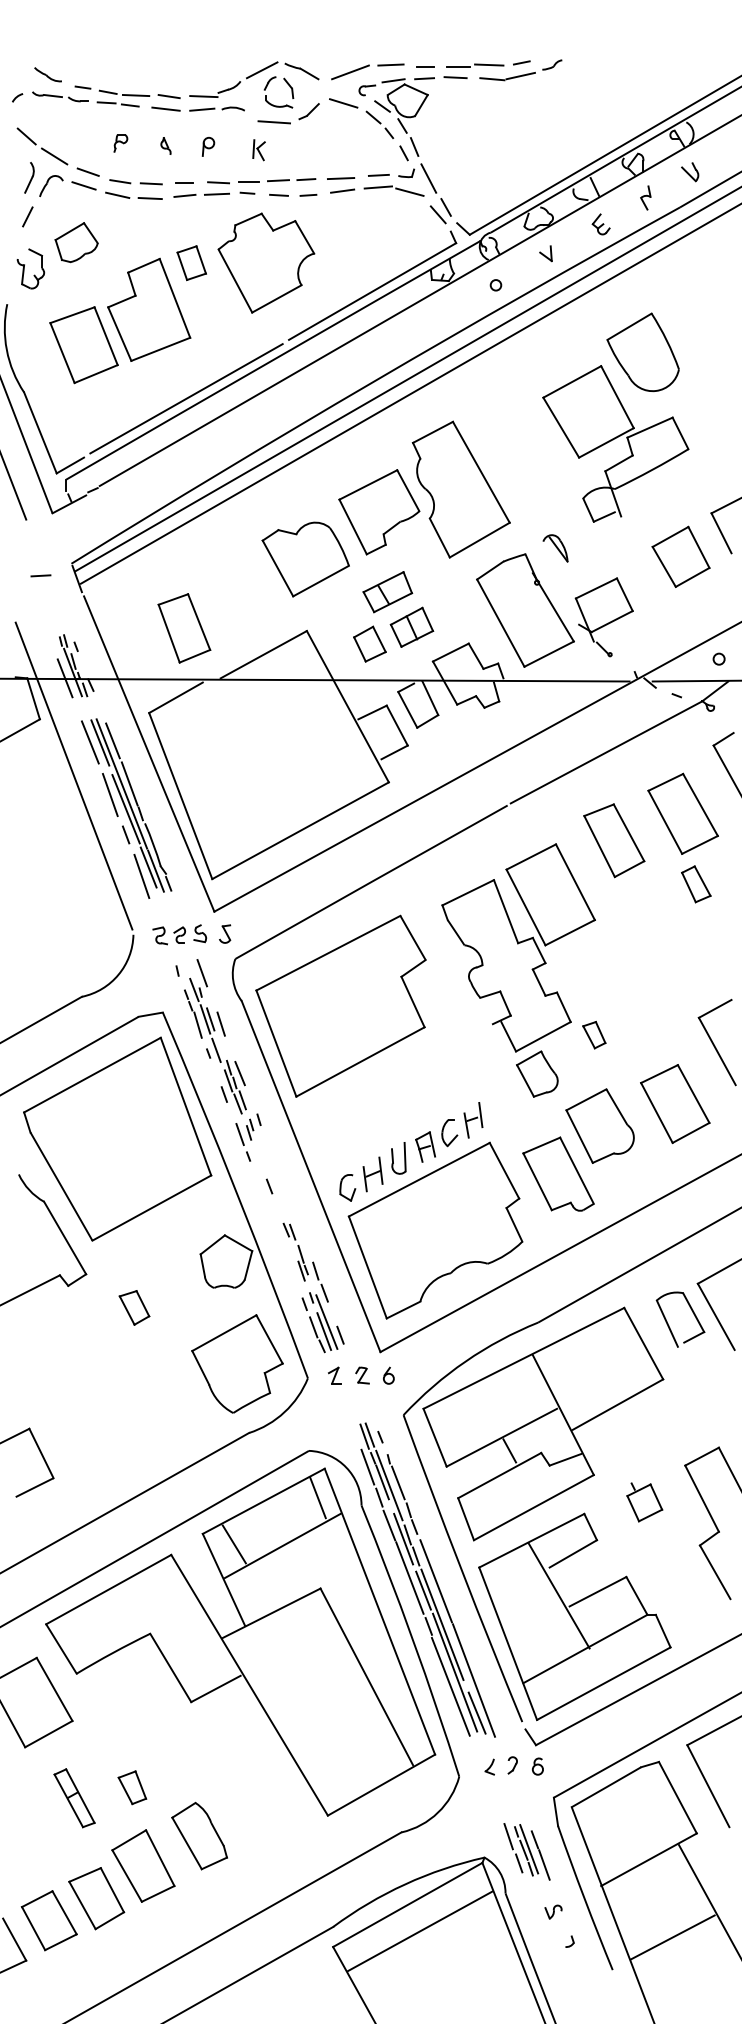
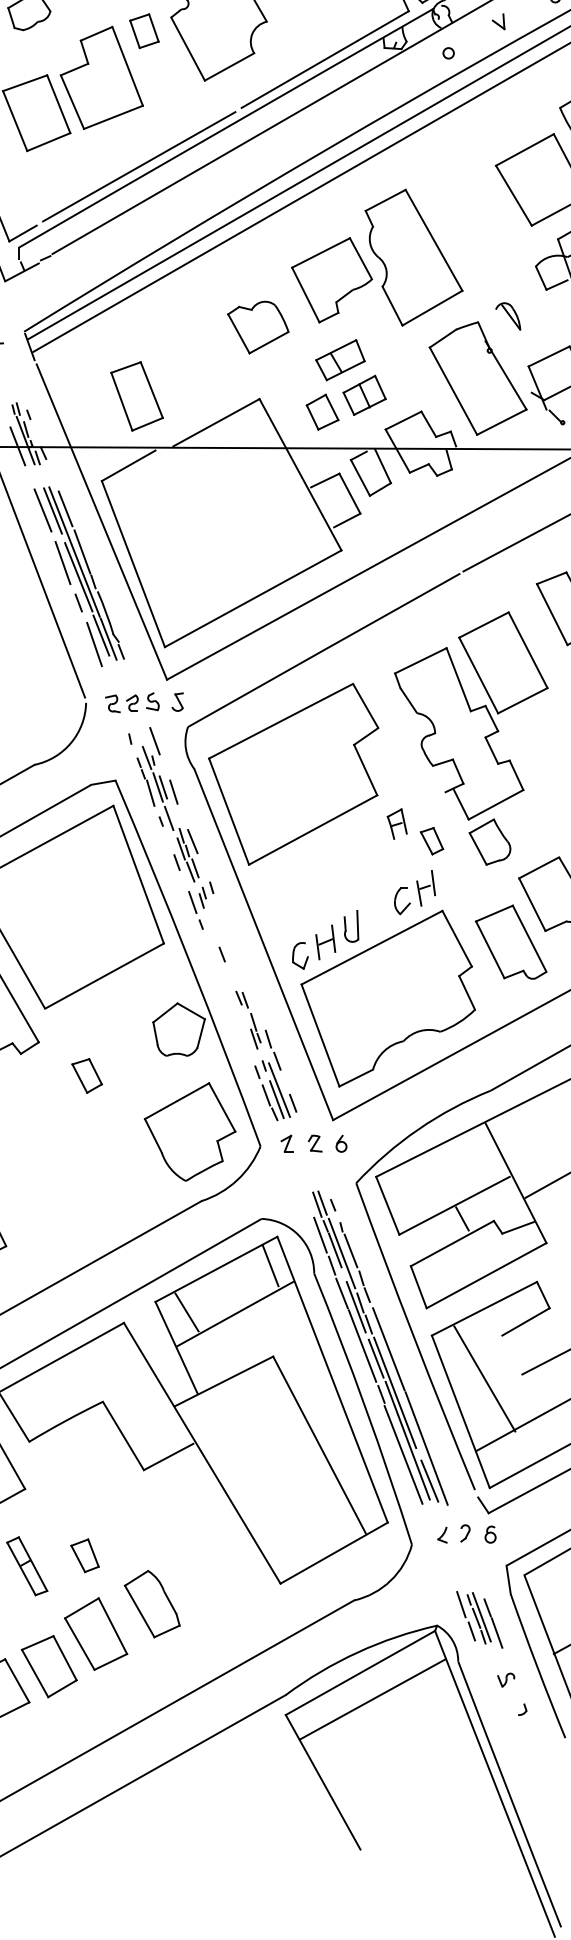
part: (305, 559) -> (258, 327), size x0.7
part: (594, 1034) -> (432, 840), moved
part: (425, 1146) -> (397, 823), moved
line: (558, 1595) -> (484, 1378), moved

